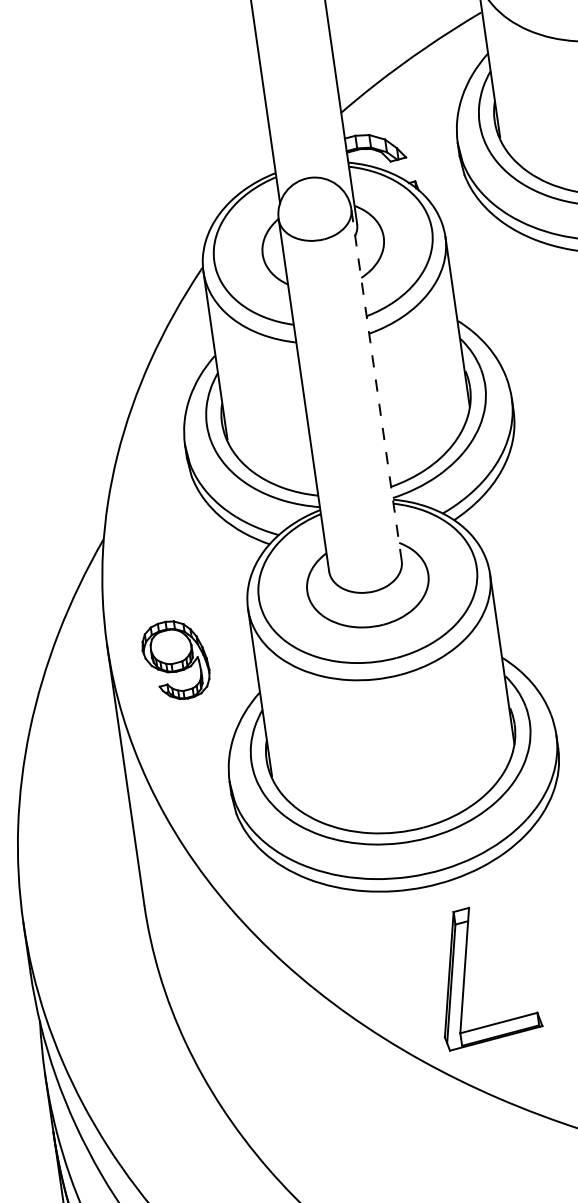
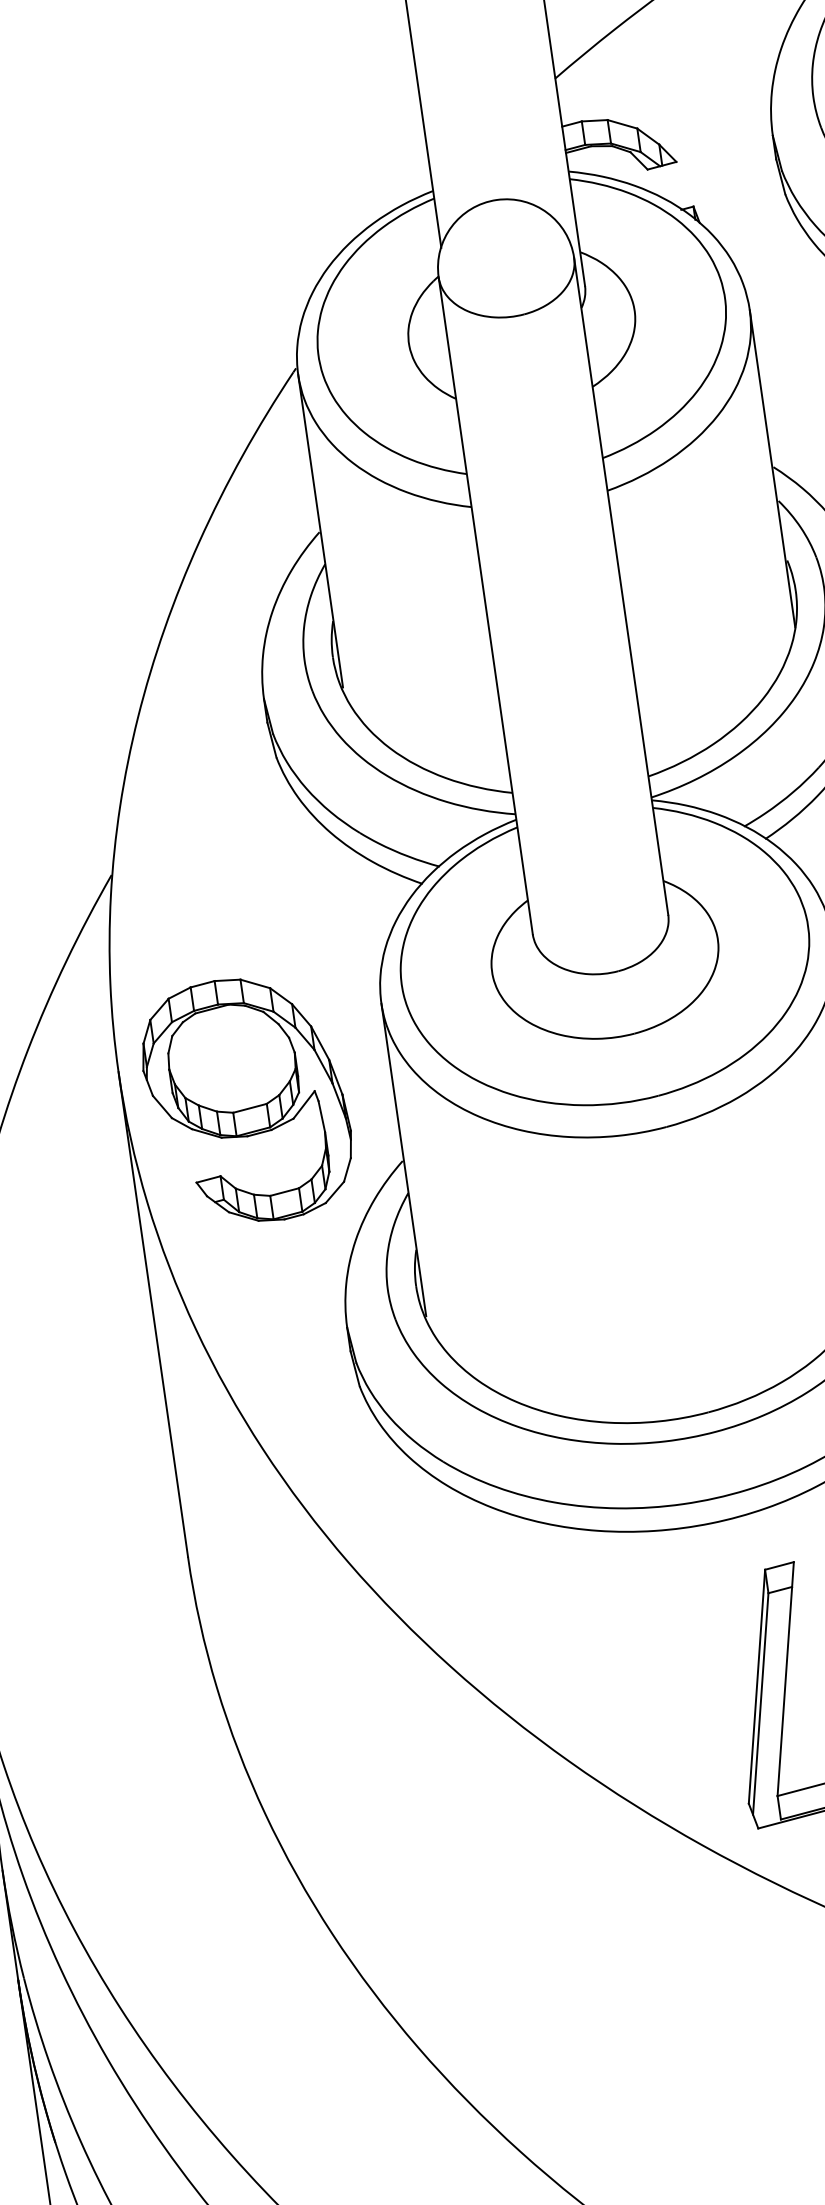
line: (376, 385) -> (621, 587), dashed -> solid
part: (175, 659) -> (246, 1098), size x1.67

